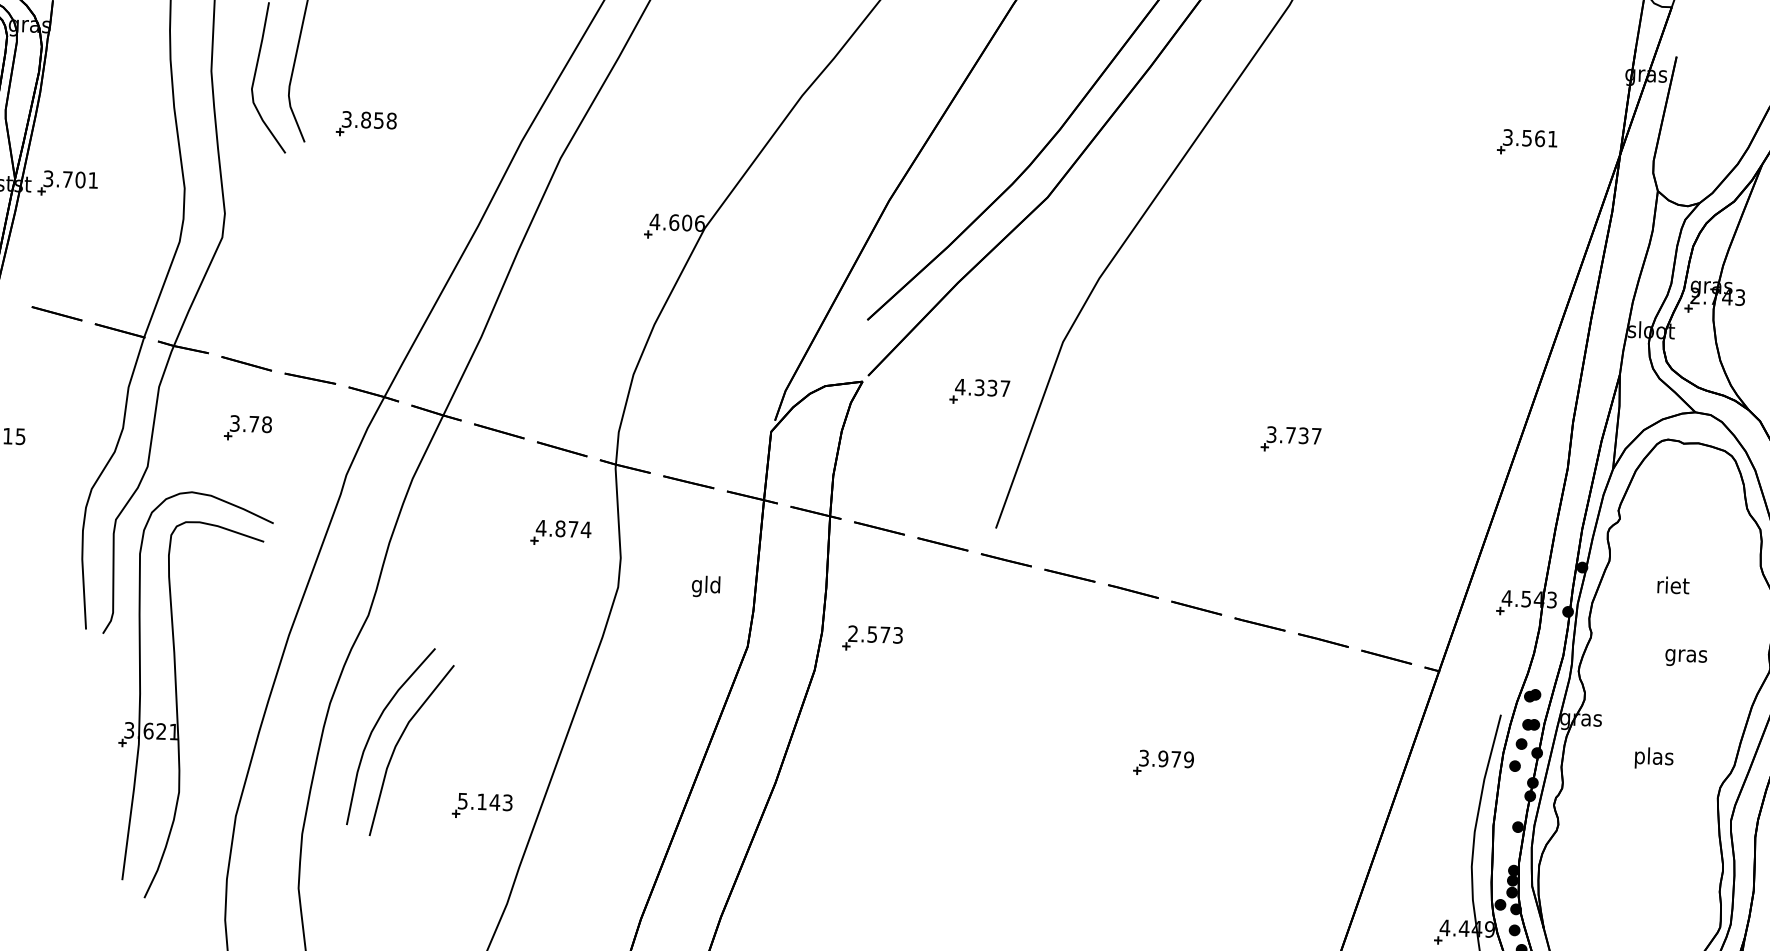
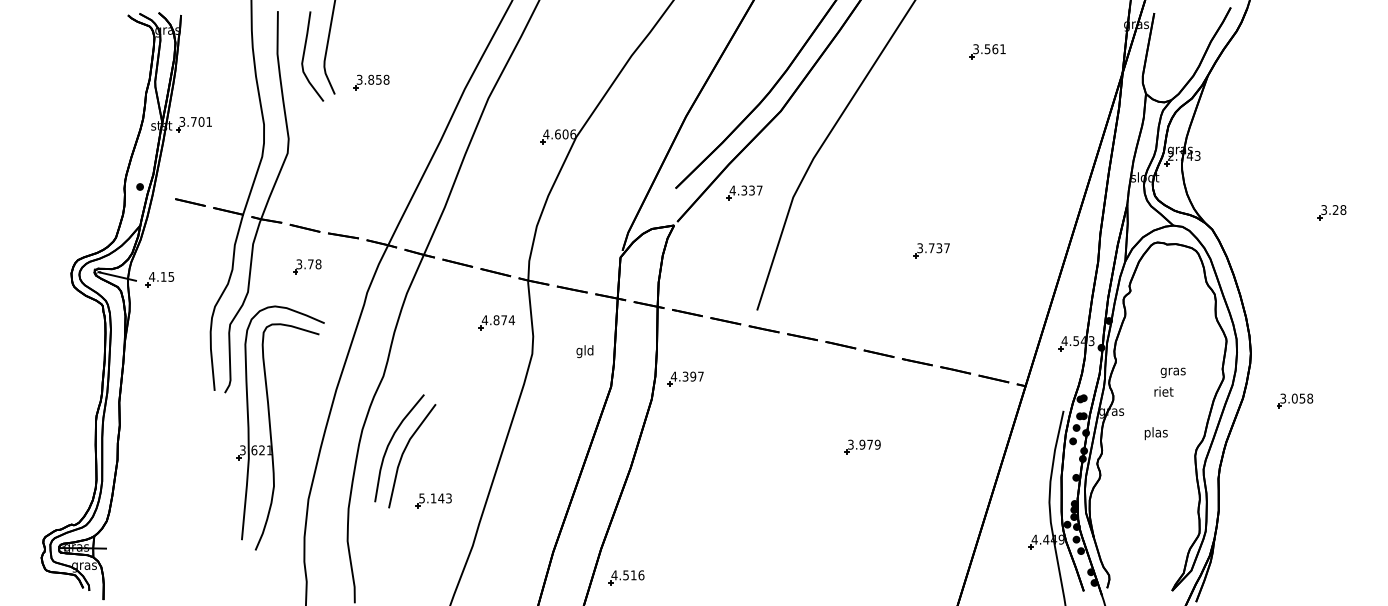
part: (1526, 142) -> (987, 51), moved
part: (979, 390) -> (744, 192), moved
text: (1672, 585) -> (1163, 391), moved
text: (873, 634) -> (686, 376), 2.573 -> 4.397
part: (481, 805) -> (433, 500), moved

